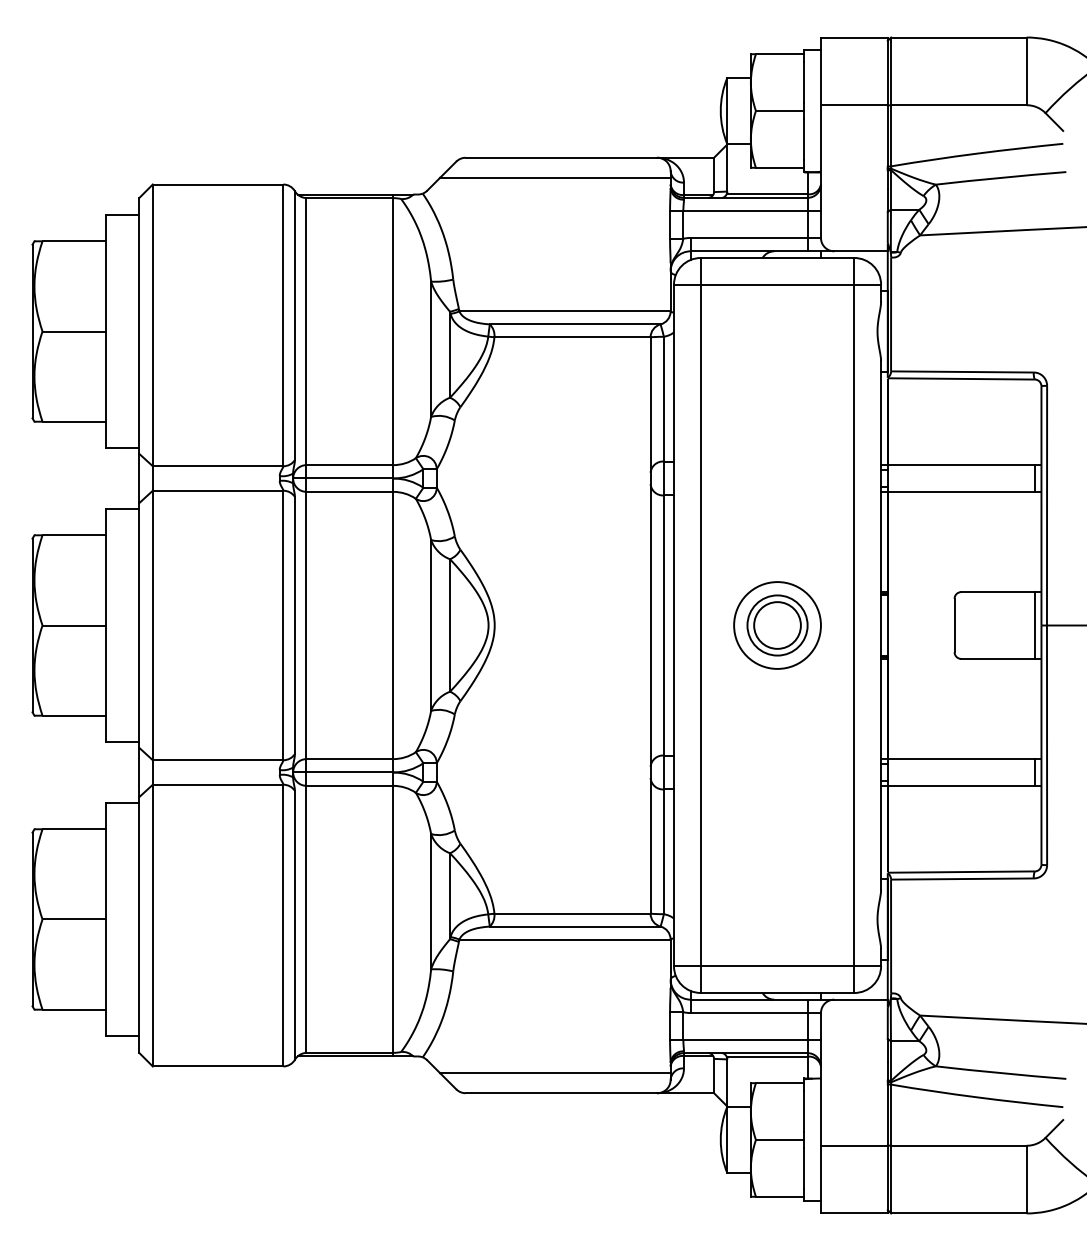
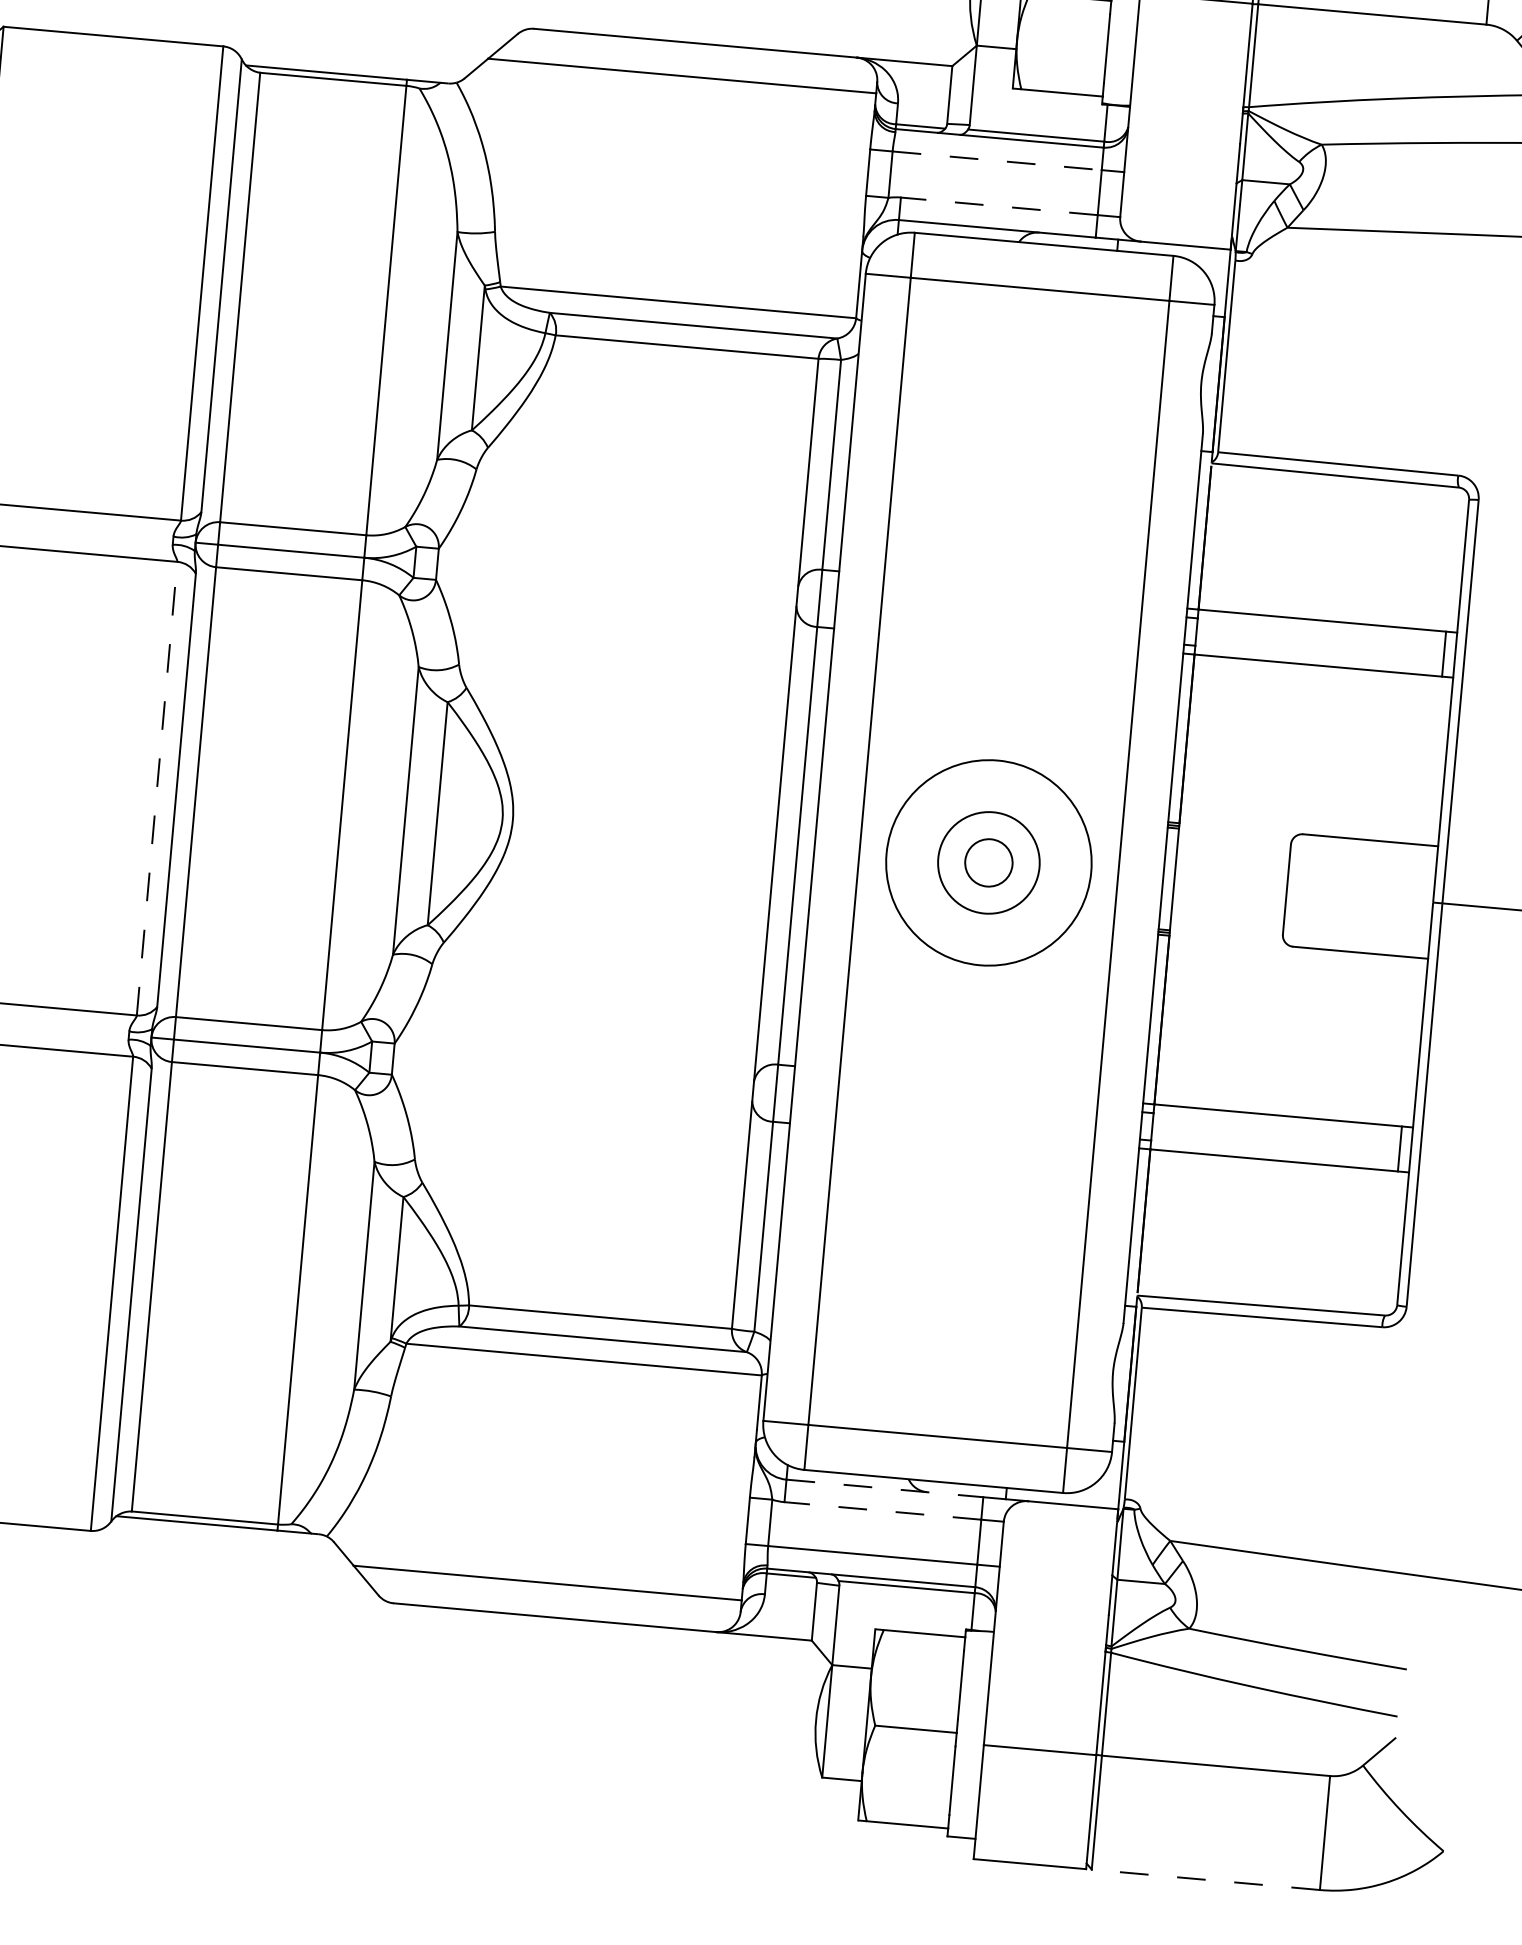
line: (745, 211) -> (997, 161), solid -> dashed
line: (748, 237) -> (998, 205), solid -> dashed
line: (283, 625) -> (157, 788), solid -> dashed
circle: (777, 625) -> (988, 862), size x0.6
circle: (777, 625) -> (988, 862), size x1.4
line: (1034, 625) -> (1421, 901), removed
line: (749, 999) -> (885, 1488), solid -> dashed
line: (748, 1013) -> (881, 1511), solid -> dashed
line: (958, 1213) -> (1205, 1879), solid -> dashed

